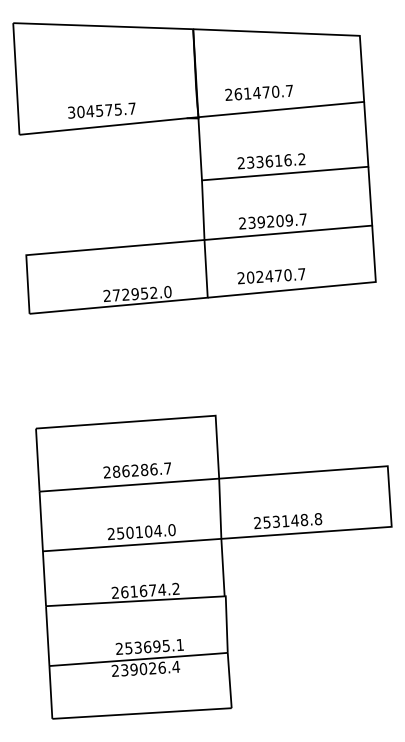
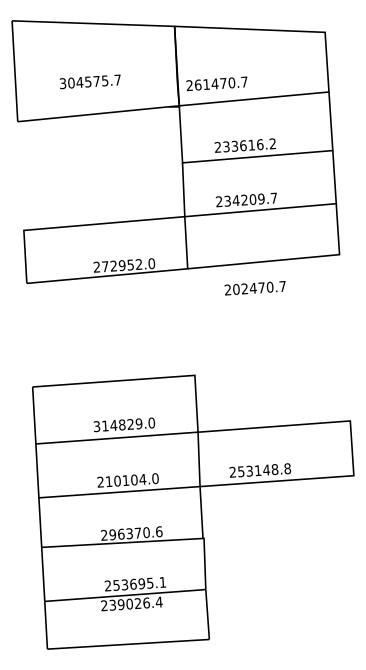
text: (258, 92) -> (216, 83), moved
text: (101, 110) -> (89, 81), moved
text: (261, 222) -> (236, 200), 239209.7 -> 234209.7
text: (270, 276) -> (254, 288), moved
text: (137, 470) -> (124, 424), 286286.7 -> 314829.0
text: (120, 533) -> (108, 481), 250104.0 -> 210104.0
text: (150, 590) -> (136, 533), 261674.2 -> 296370.6

